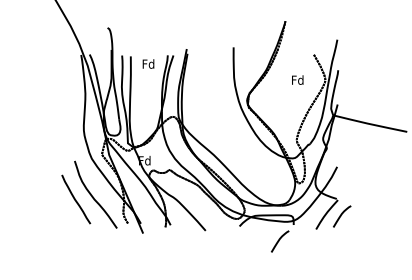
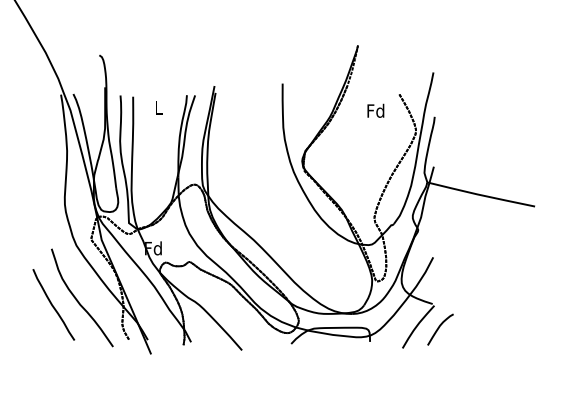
text: (148, 63) -> (158, 107), Fd -> L
text: (297, 79) -> (375, 109), moved
curve: (279, 241) -> (349, 365), removed

